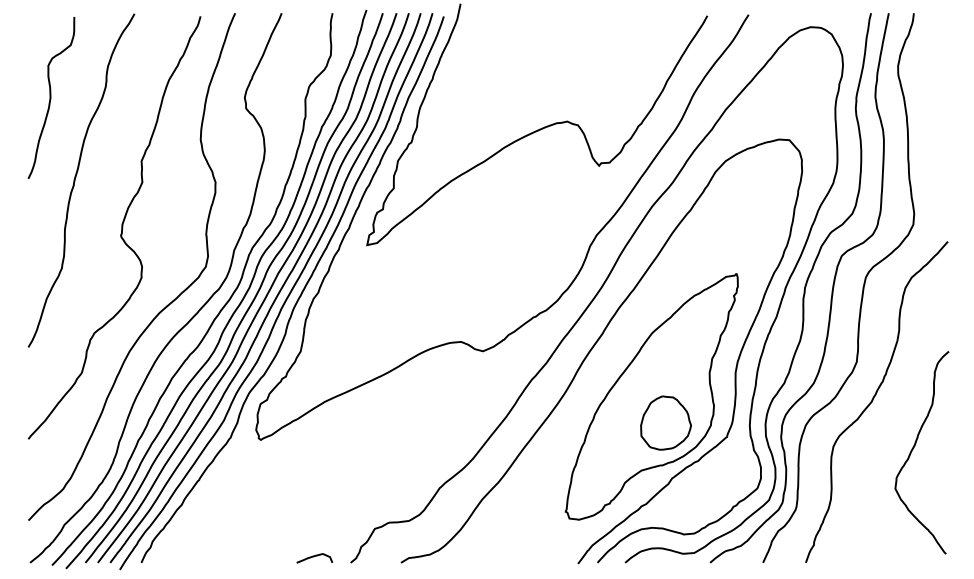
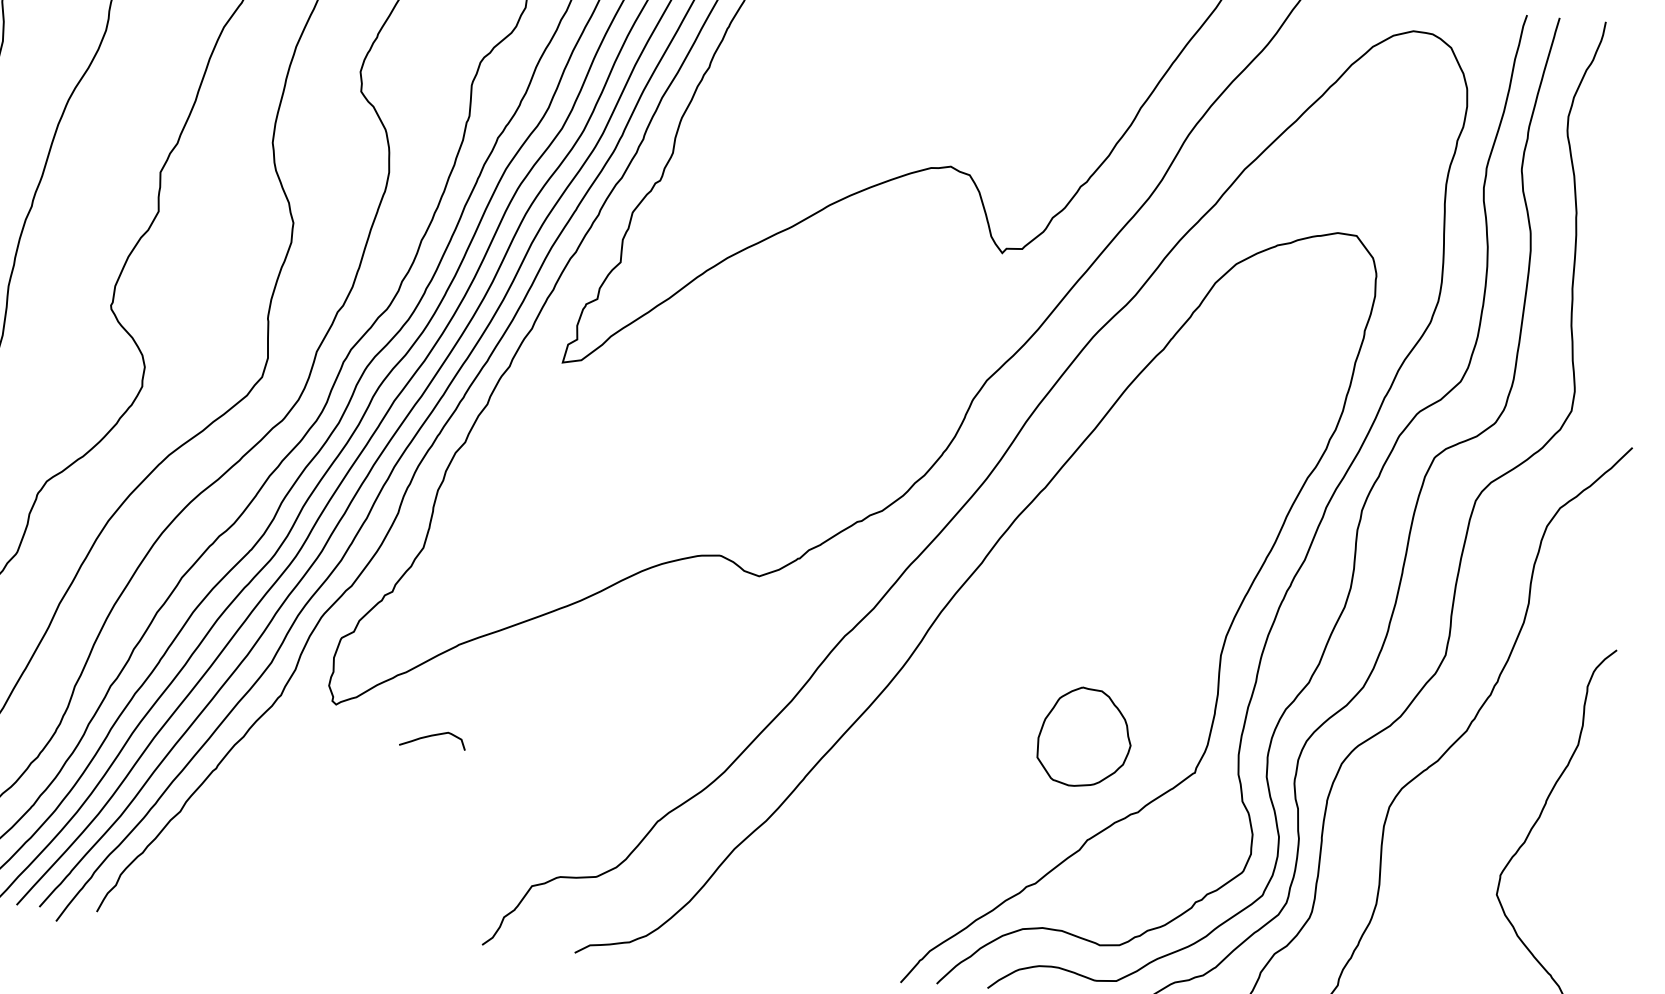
part: (651, 396) -> (1062, 686), removed
curve: (314, 557) -> (432, 737), moved

